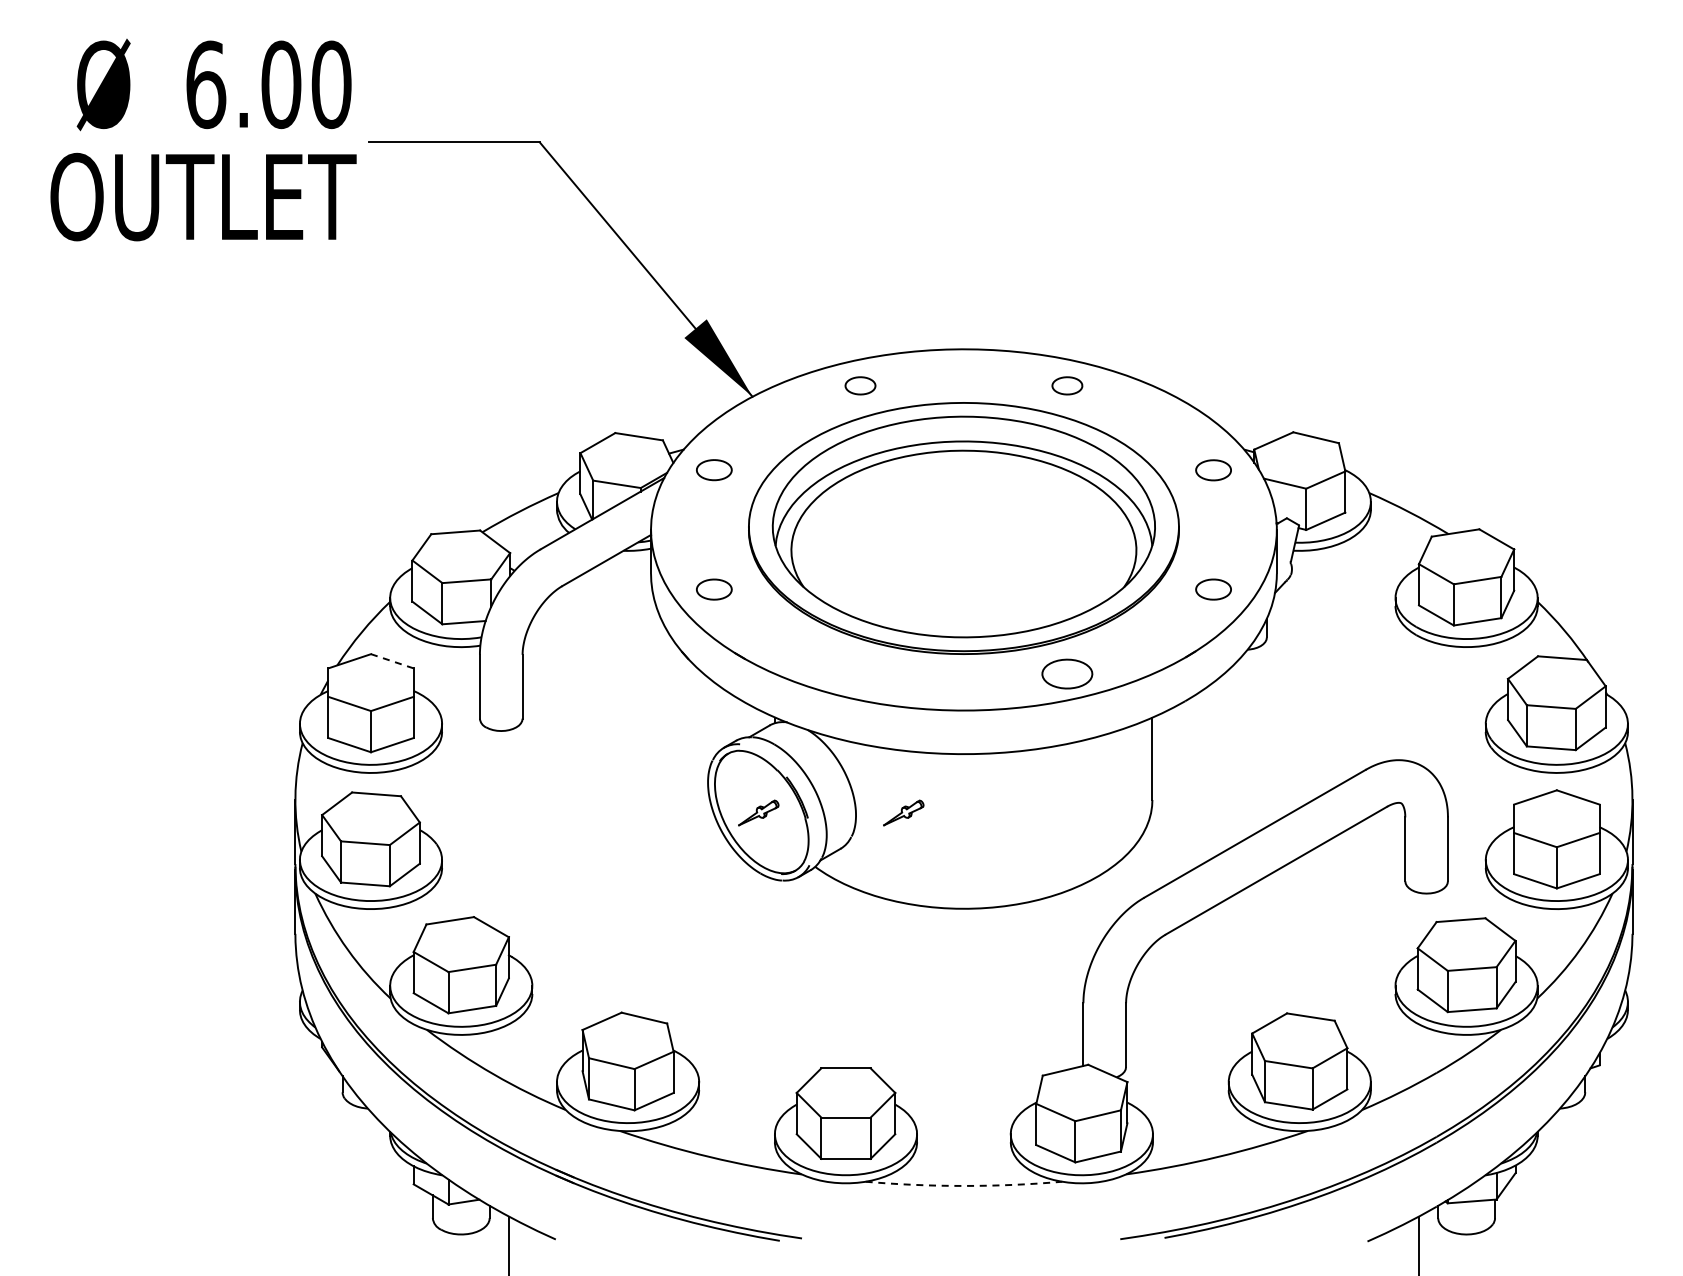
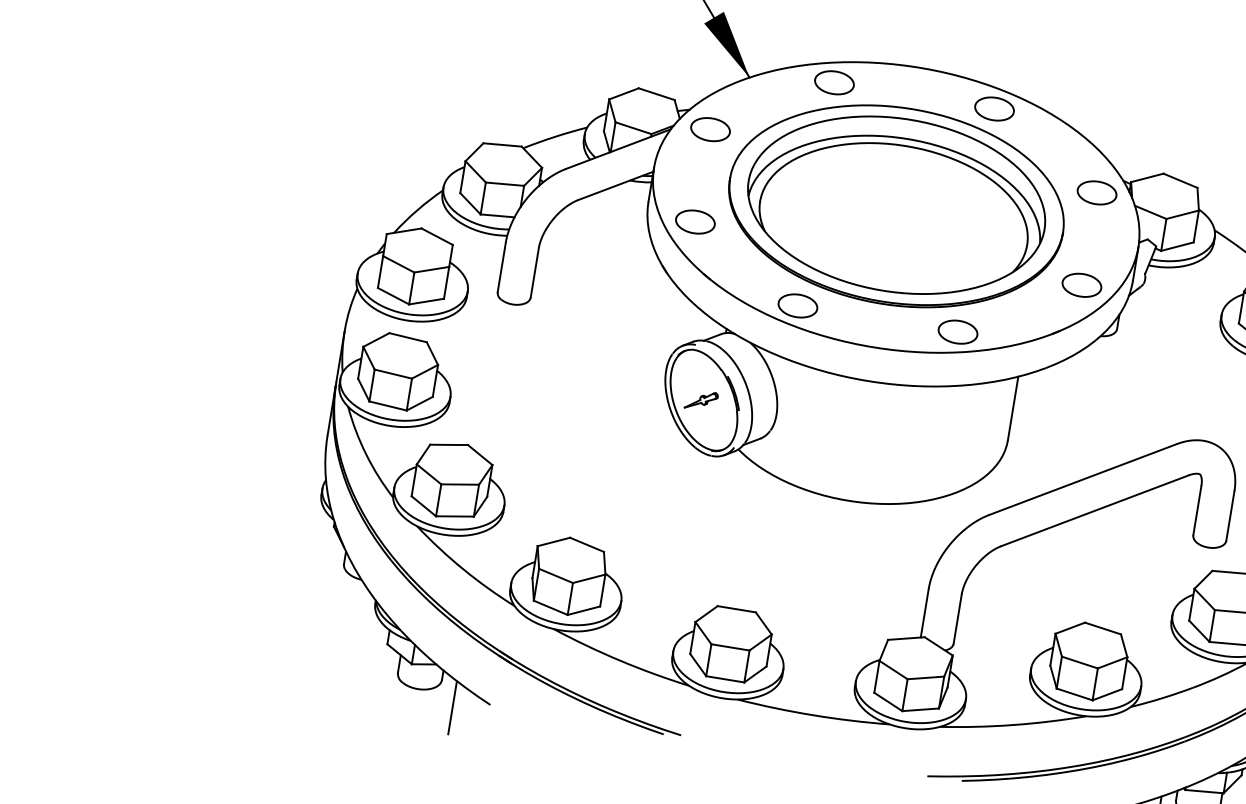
part: (860, 385) -> (834, 82), size x1.67
part: (1067, 385) -> (994, 108), size x1.67
part: (714, 469) -> (710, 129), size x1.43
part: (1213, 470) -> (1096, 193), size x1.43
part: (714, 589) -> (695, 221), size x1.43
part: (1213, 589) -> (1081, 285), size x1.43
line: (391, 661) -> (436, 236), dashed -> solid
part: (860, 673) -> (797, 305), added
part: (903, 812) -> (813, 418), removed
arc: (963, 1185) -> (812, 714), dashed -> solid

